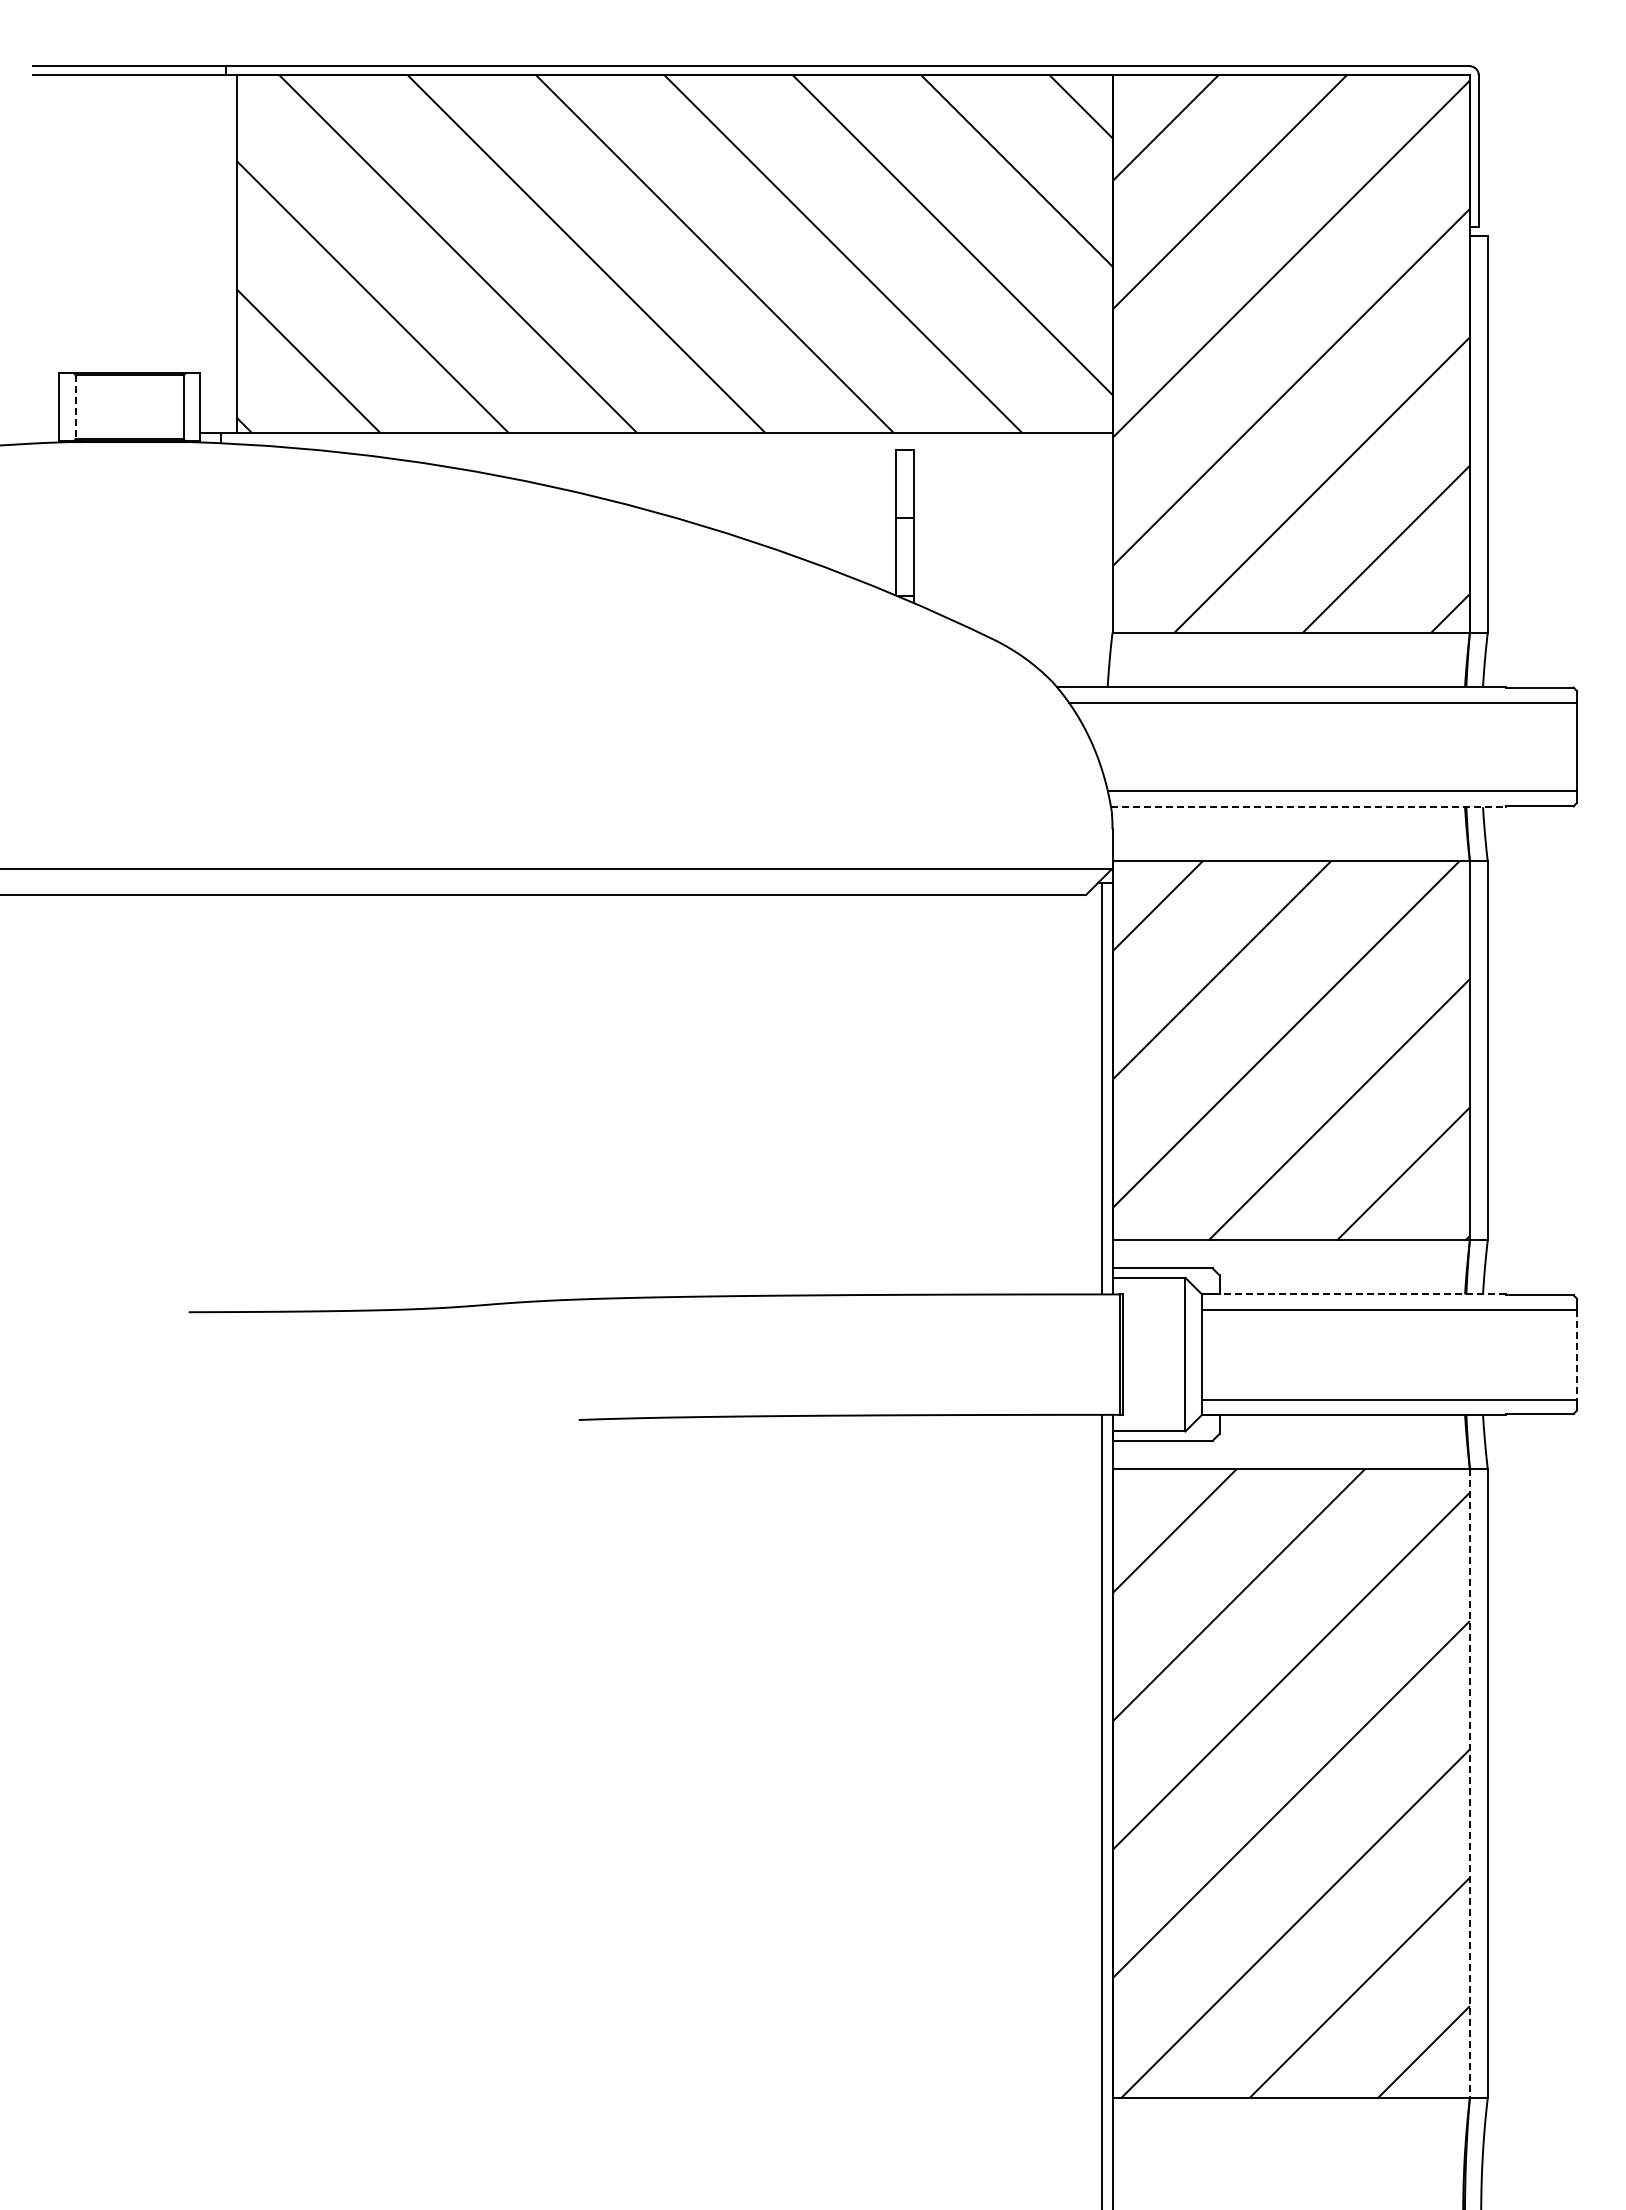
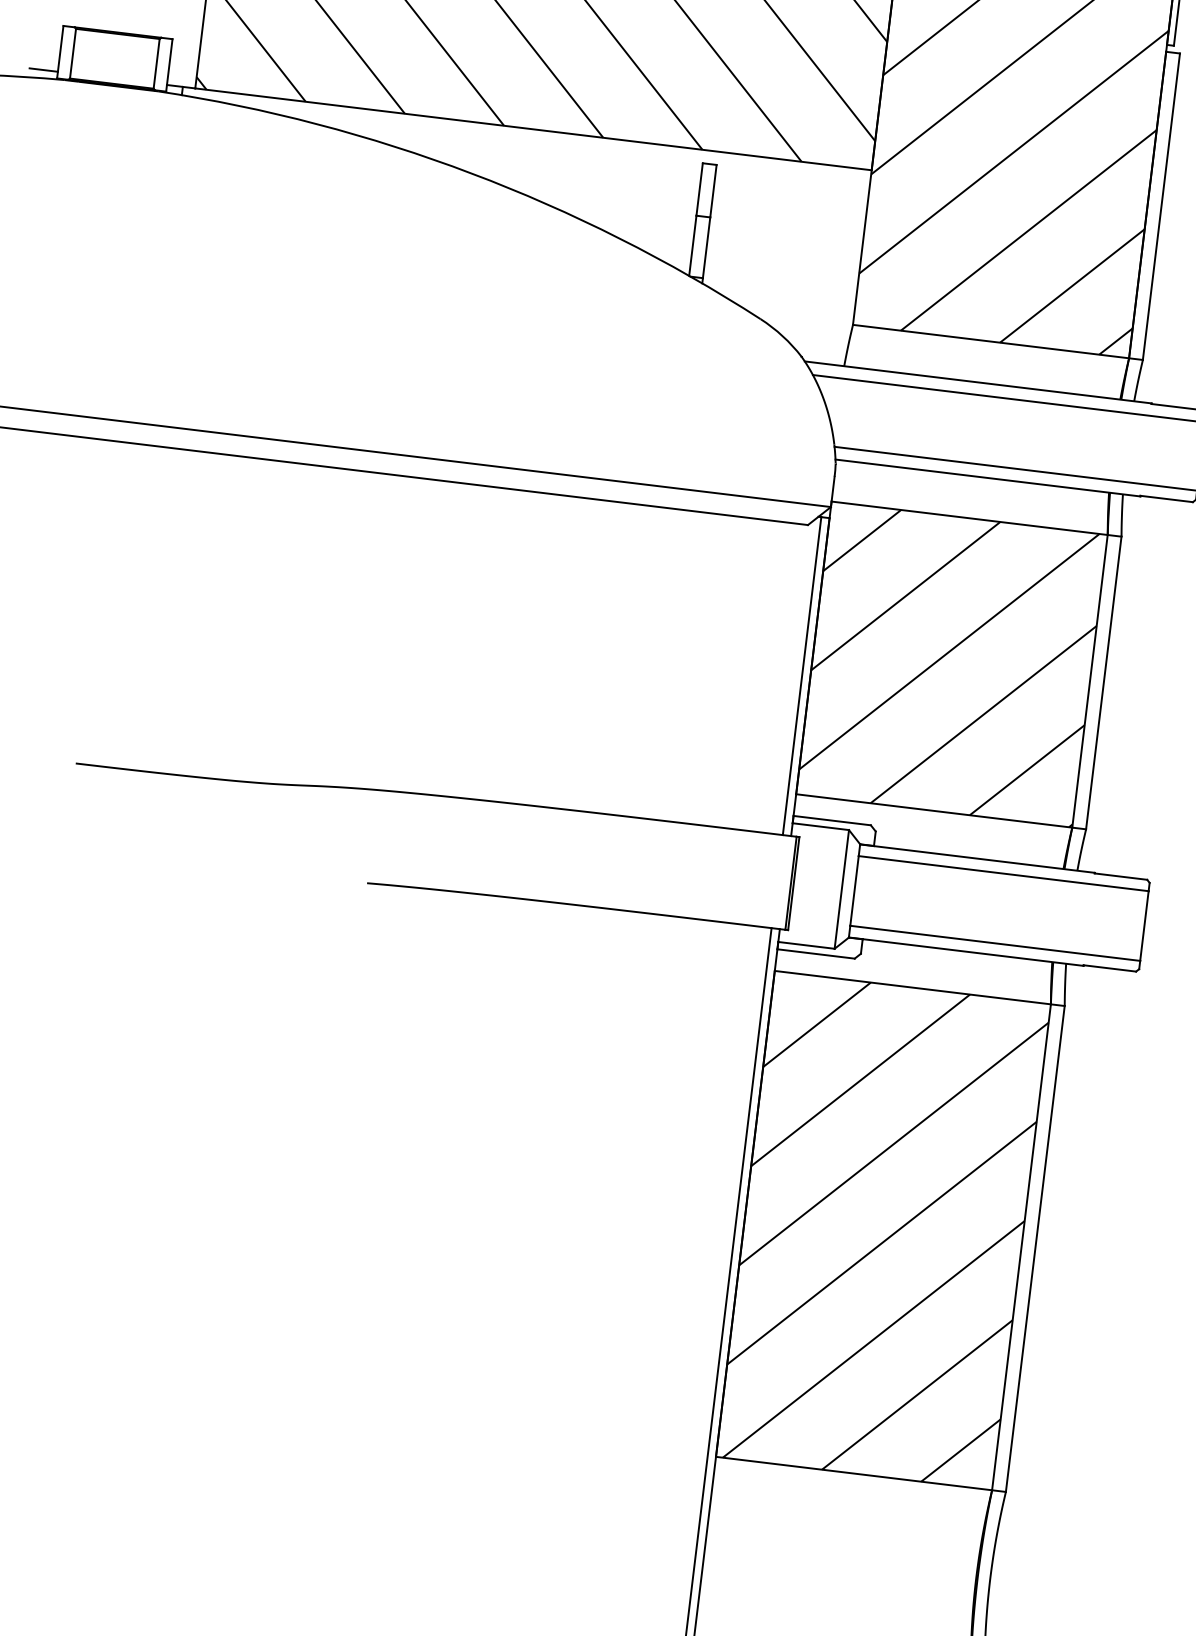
line: (75, 407) -> (72, 53), dashed -> solid
line: (40, 432) -> (43, 69), added
line: (1308, 807) -> (988, 478), dashed -> solid
line: (1353, 1294) -> (977, 858), dashed -> solid
line: (1577, 1355) -> (1144, 926), dashed -> solid
line: (1469, 1783) -> (1021, 1247), dashed -> solid

